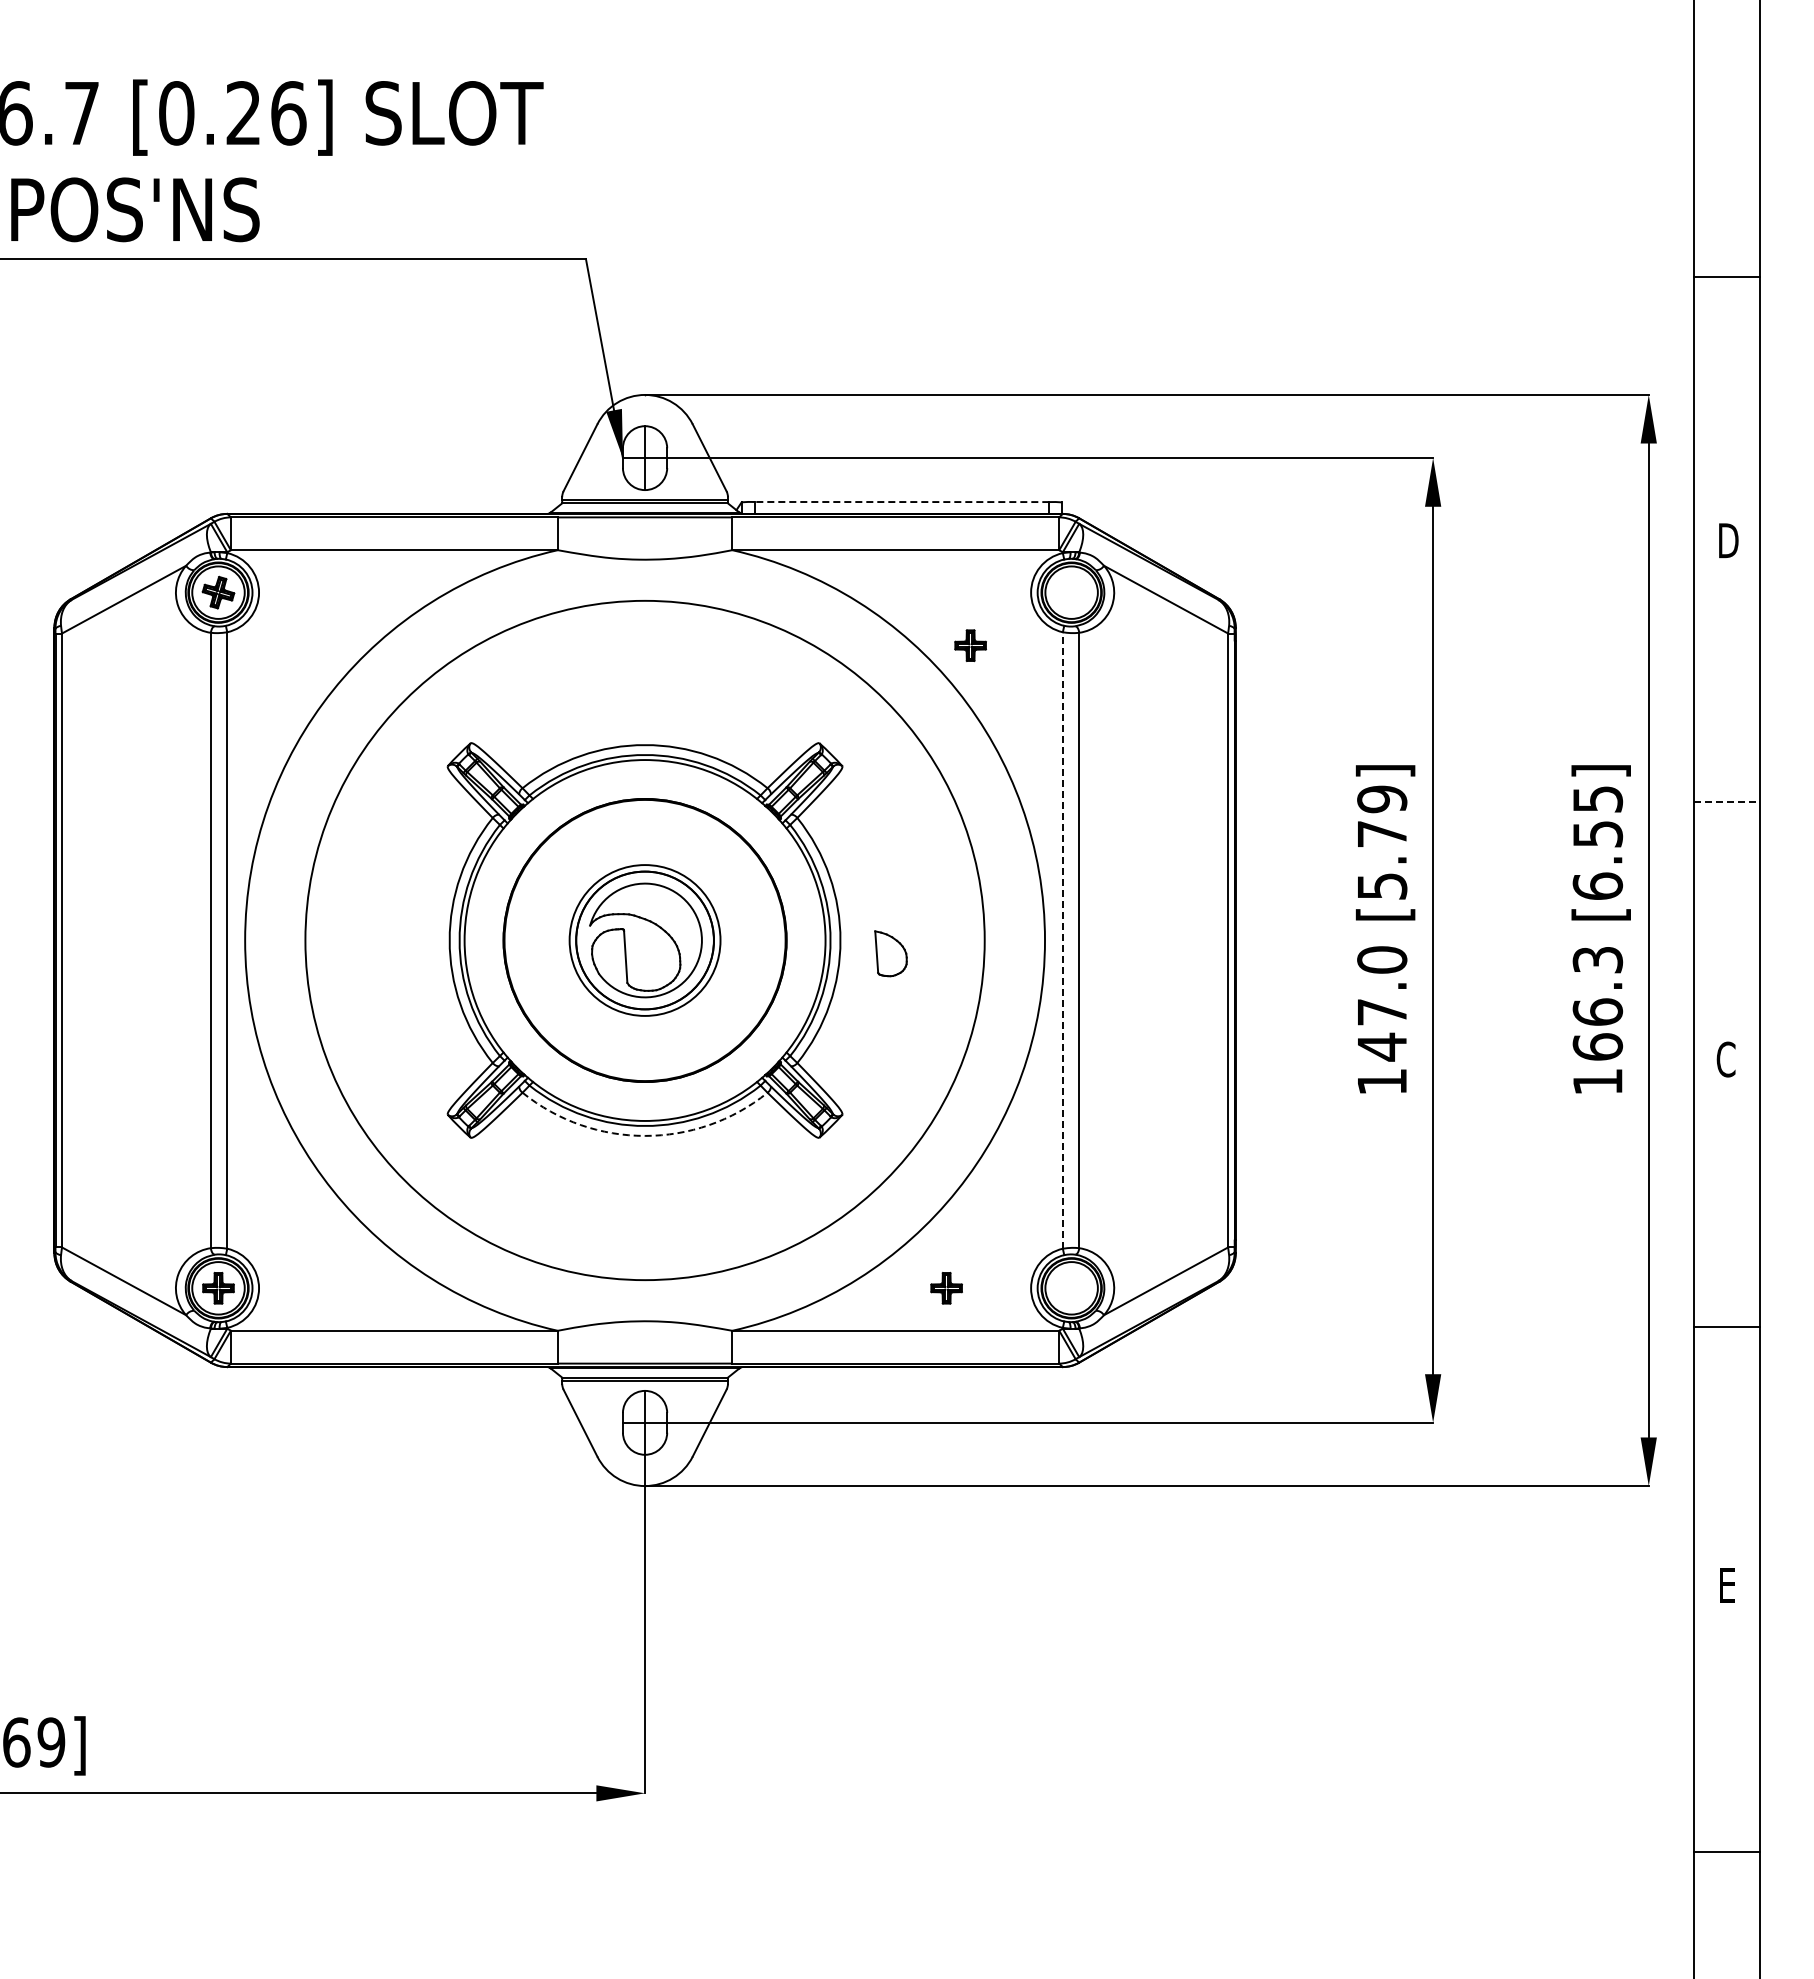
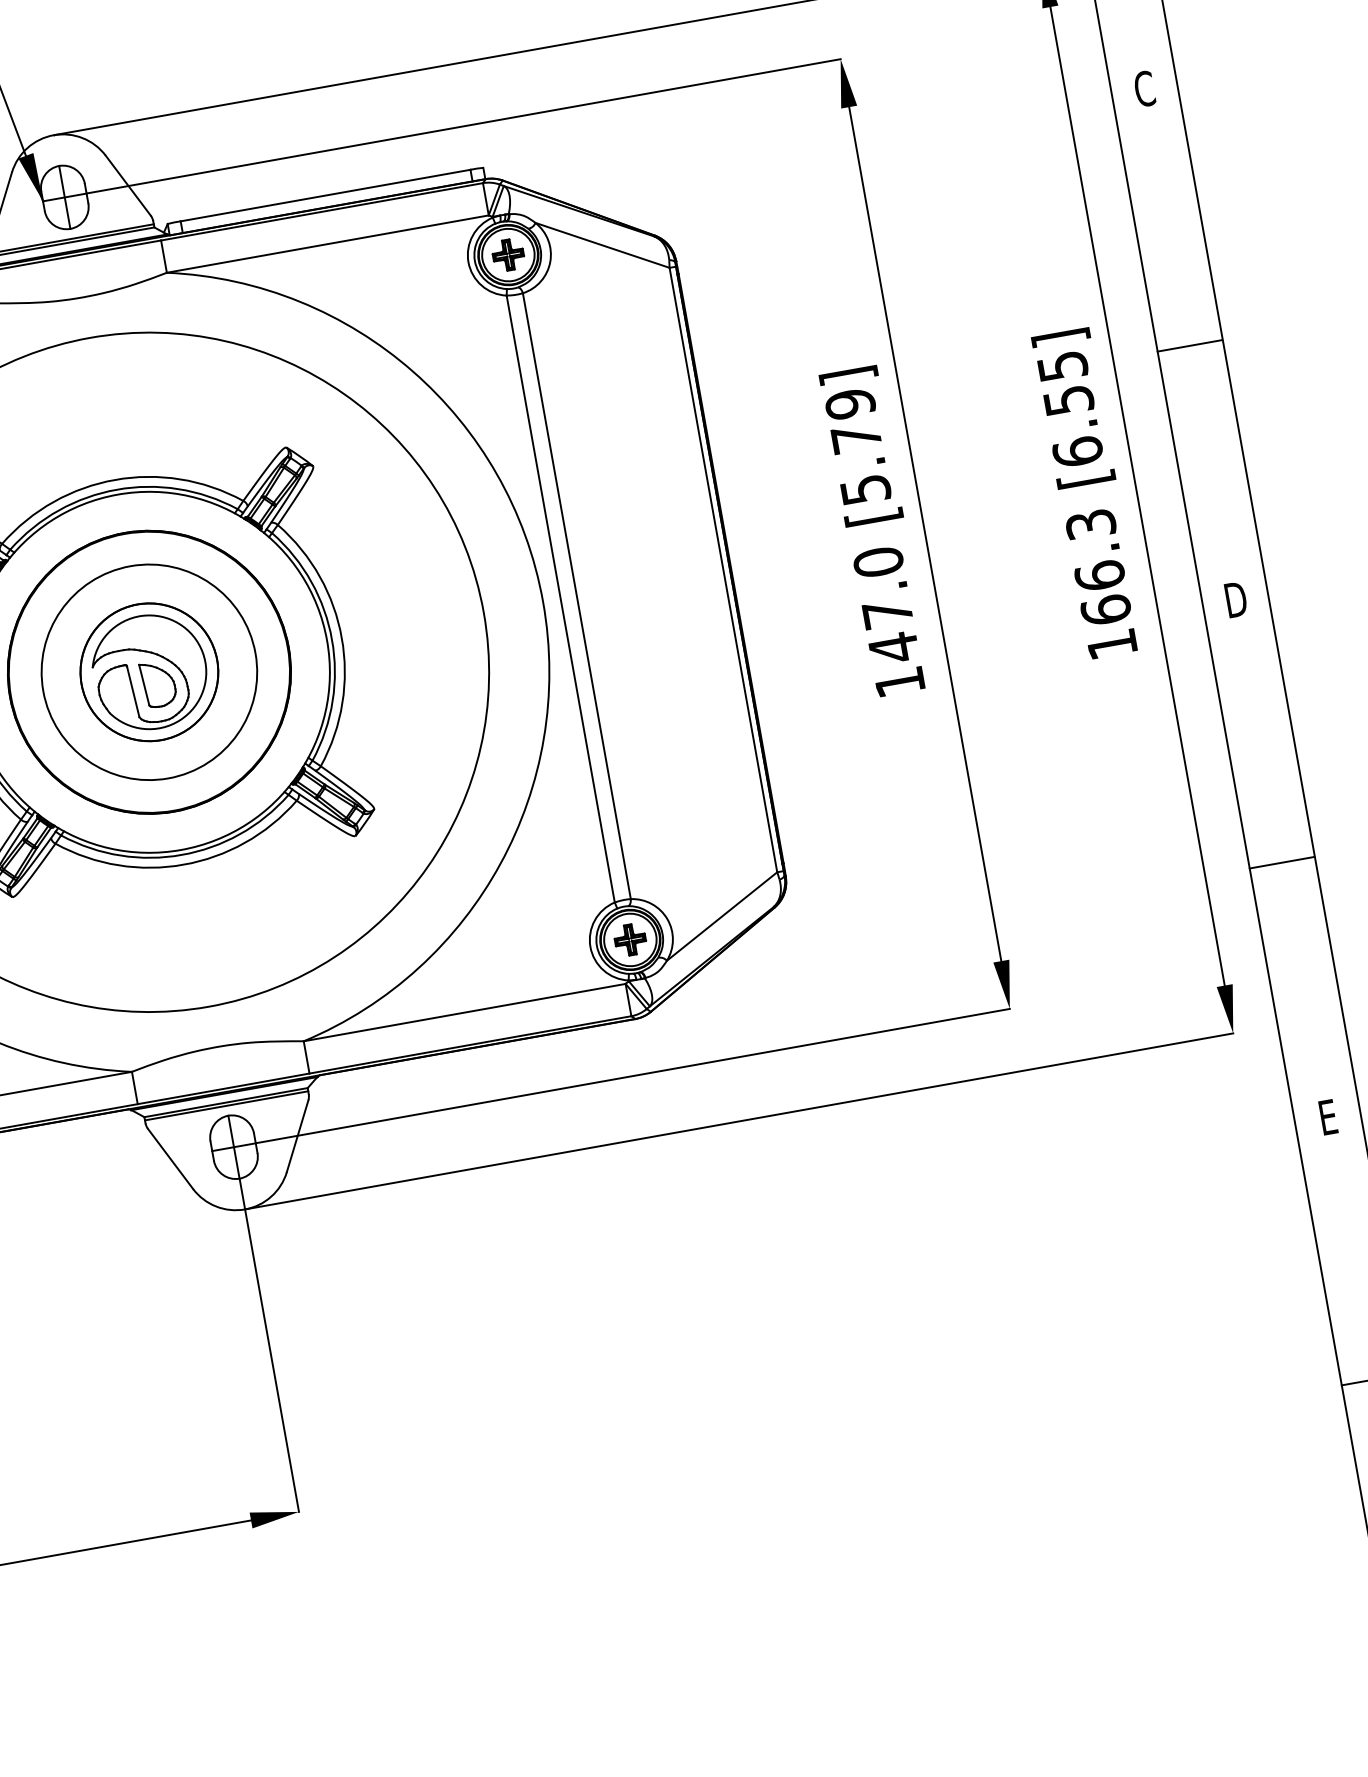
line: (901, 502) -> (325, 196), dashed -> solid
text: (1727, 540) -> (1144, 88), D -> C
part: (970, 645) -> (508, 254), moved
line: (1726, 801) -> (1189, 345), dashed -> solid
circle: (644, 940) -> (148, 672), size x1.43
line: (1062, 940) -> (560, 599), dashed -> solid
part: (890, 953) -> (158, 683), moved
text: (1726, 1059) -> (1234, 599), C -> D
arc: (645, 1135) -> (184, 864), dashed -> solid
part: (946, 1288) -> (630, 940), moved

